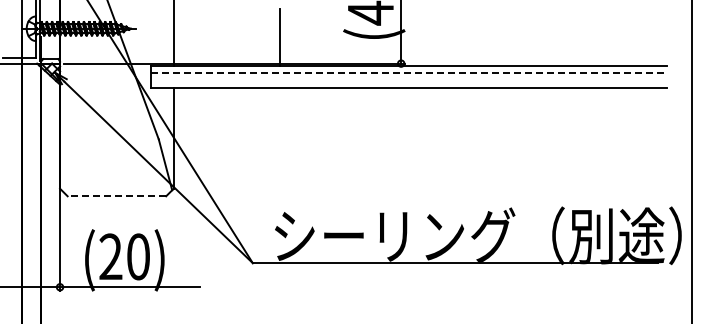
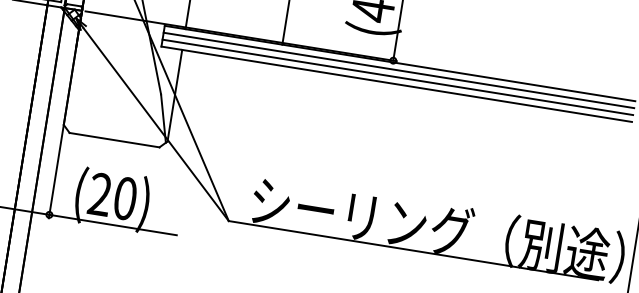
line: (408, 73) -> (398, 70), dashed -> solid
line: (408, 80) -> (397, 77), added
line: (116, 196) -> (114, 140), dashed -> solid

